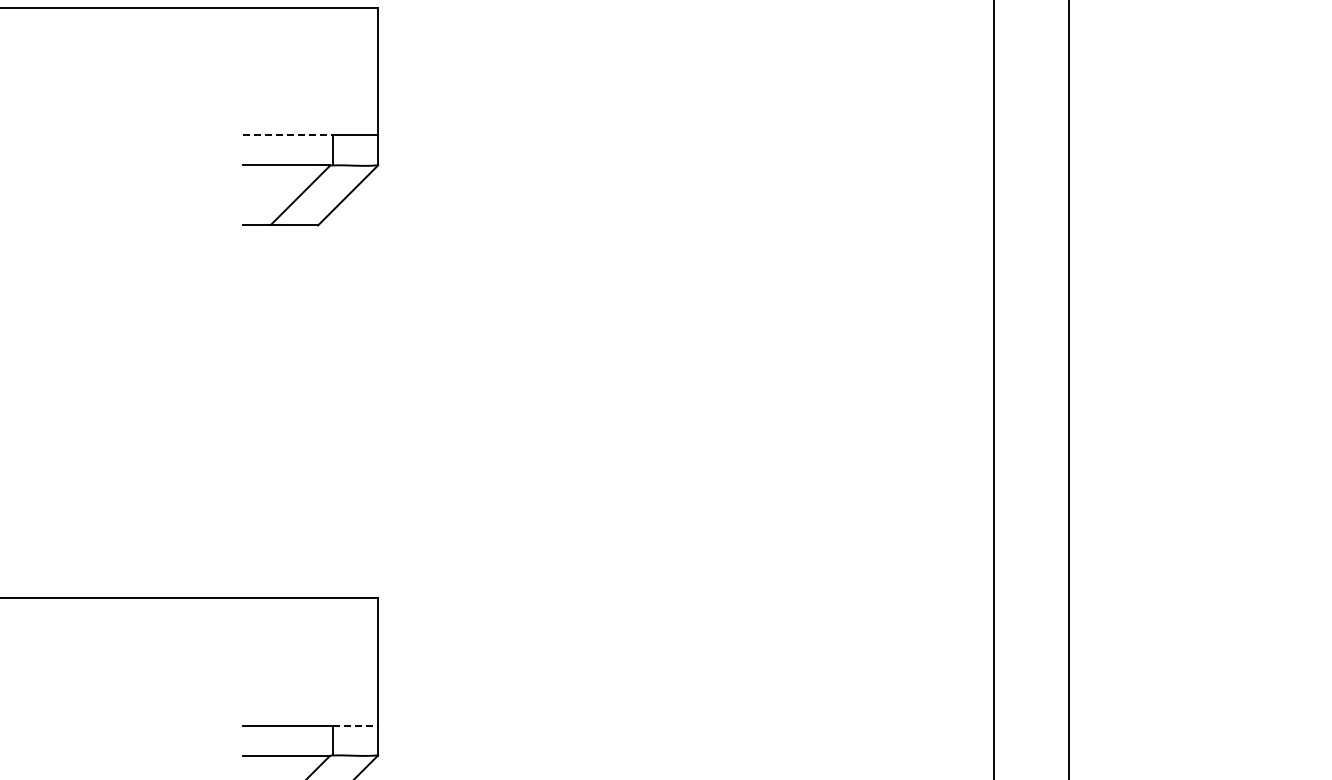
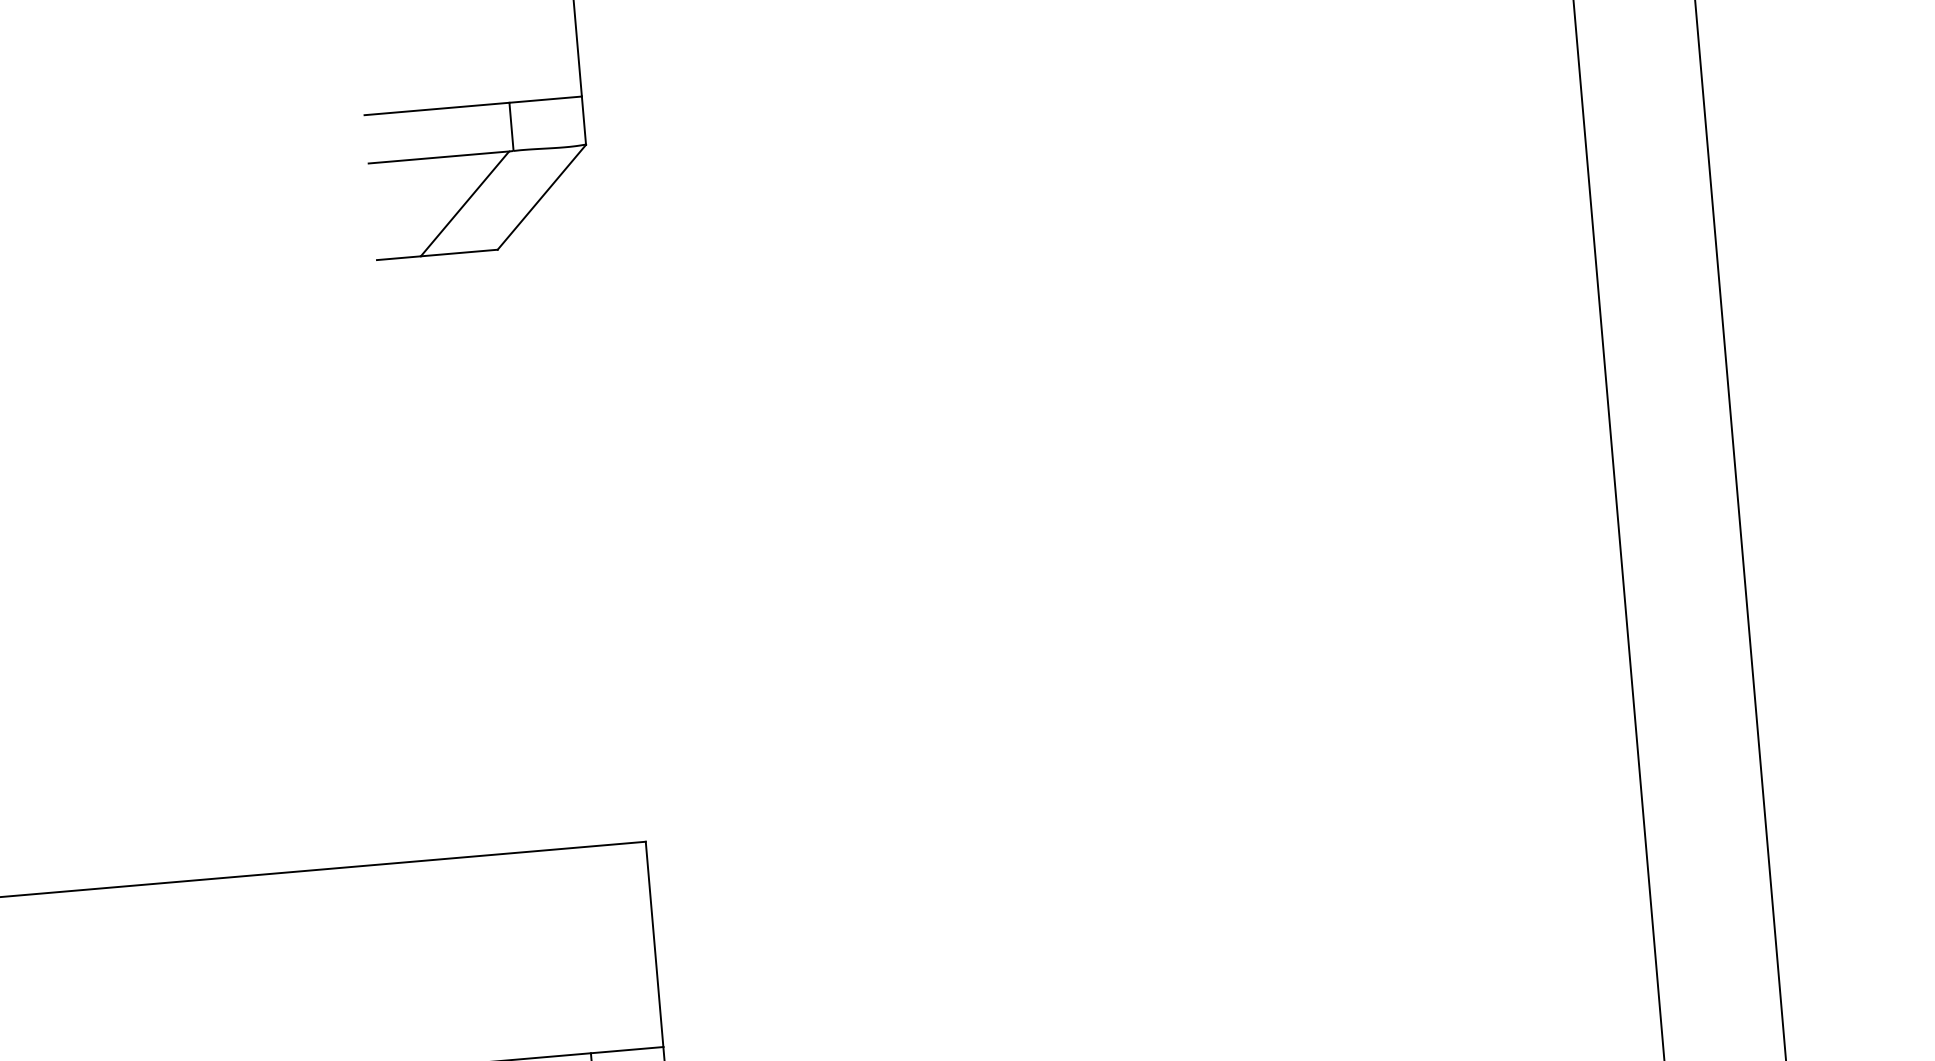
line: (288, 135) -> (437, 108), dashed -> solid
line: (356, 725) -> (628, 1049), dashed -> solid

